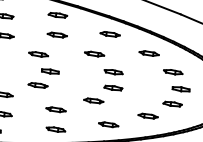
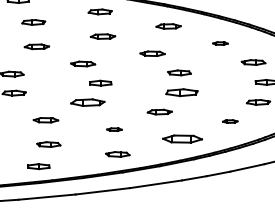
part: (149, 53) -> (220, 43), size x0.6
part: (37, 85) -> (87, 102), size x1.4
part: (113, 87) -> (181, 92), size x1.4
part: (56, 109) -> (114, 129), size x0.6
part: (148, 116) -> (230, 121), size x0.6
part: (108, 124) -> (182, 139), size x1.6

